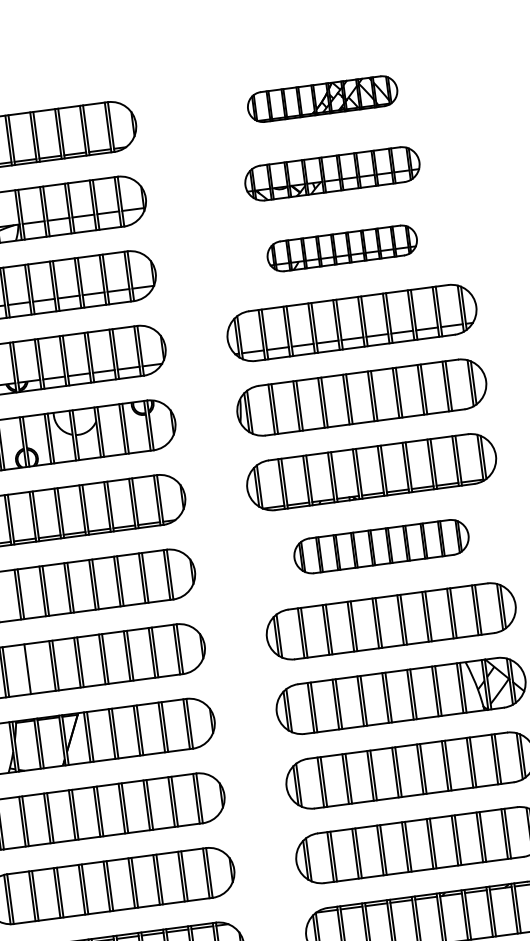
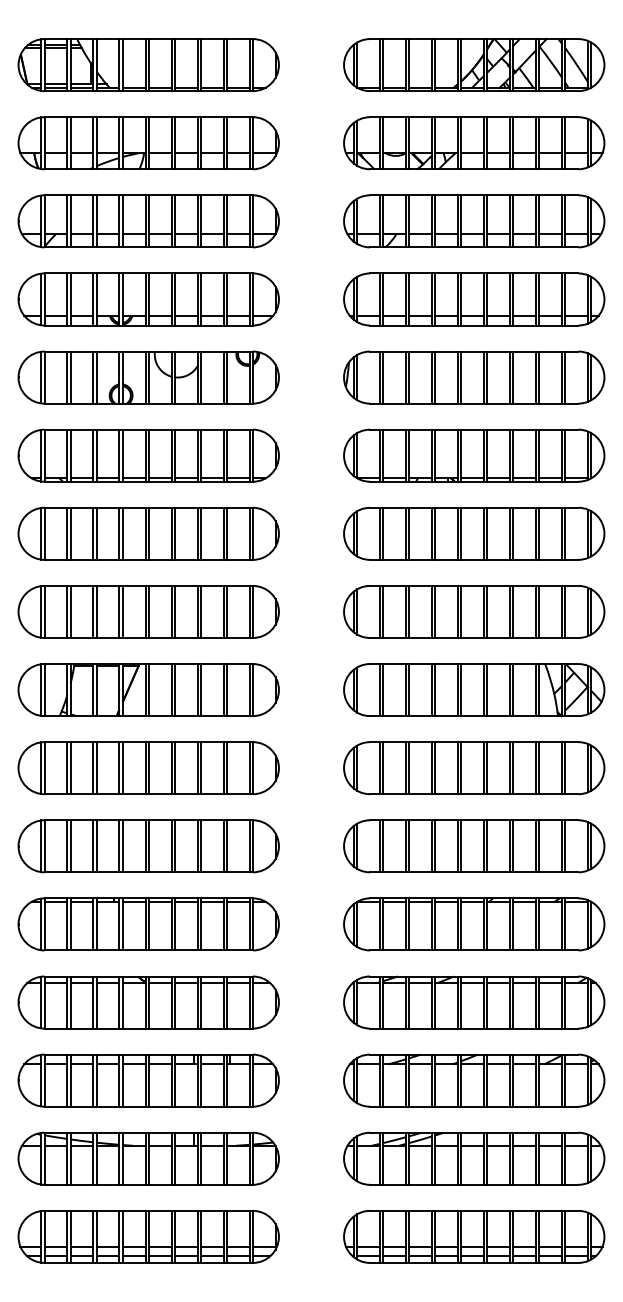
part: (322, 98) -> (474, 64), size x1.67
part: (332, 174) -> (474, 143), size x1.43
part: (342, 248) -> (474, 221), size x1.67
part: (381, 546) -> (474, 533), size x1.43
line: (30, 668) -> (96, 611), added

